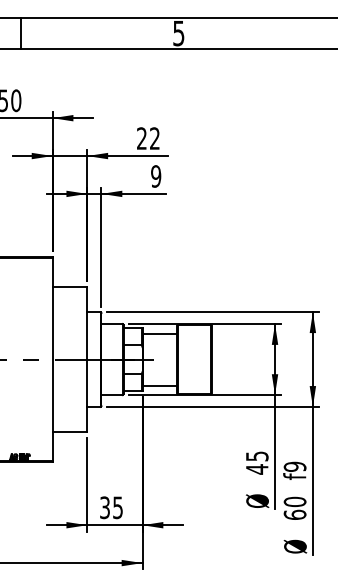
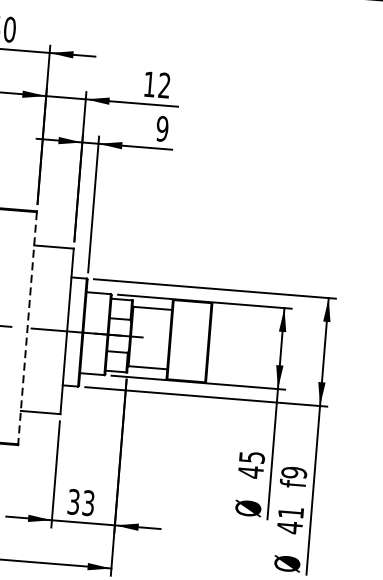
text: (141, 138) -> (149, 84), 22 -> 12
line: (52, 359) -> (27, 328), solid -> dashed
text: (117, 507) -> (88, 502), 35 -> 33
text: (294, 508) -> (289, 520), 60 -> 41

